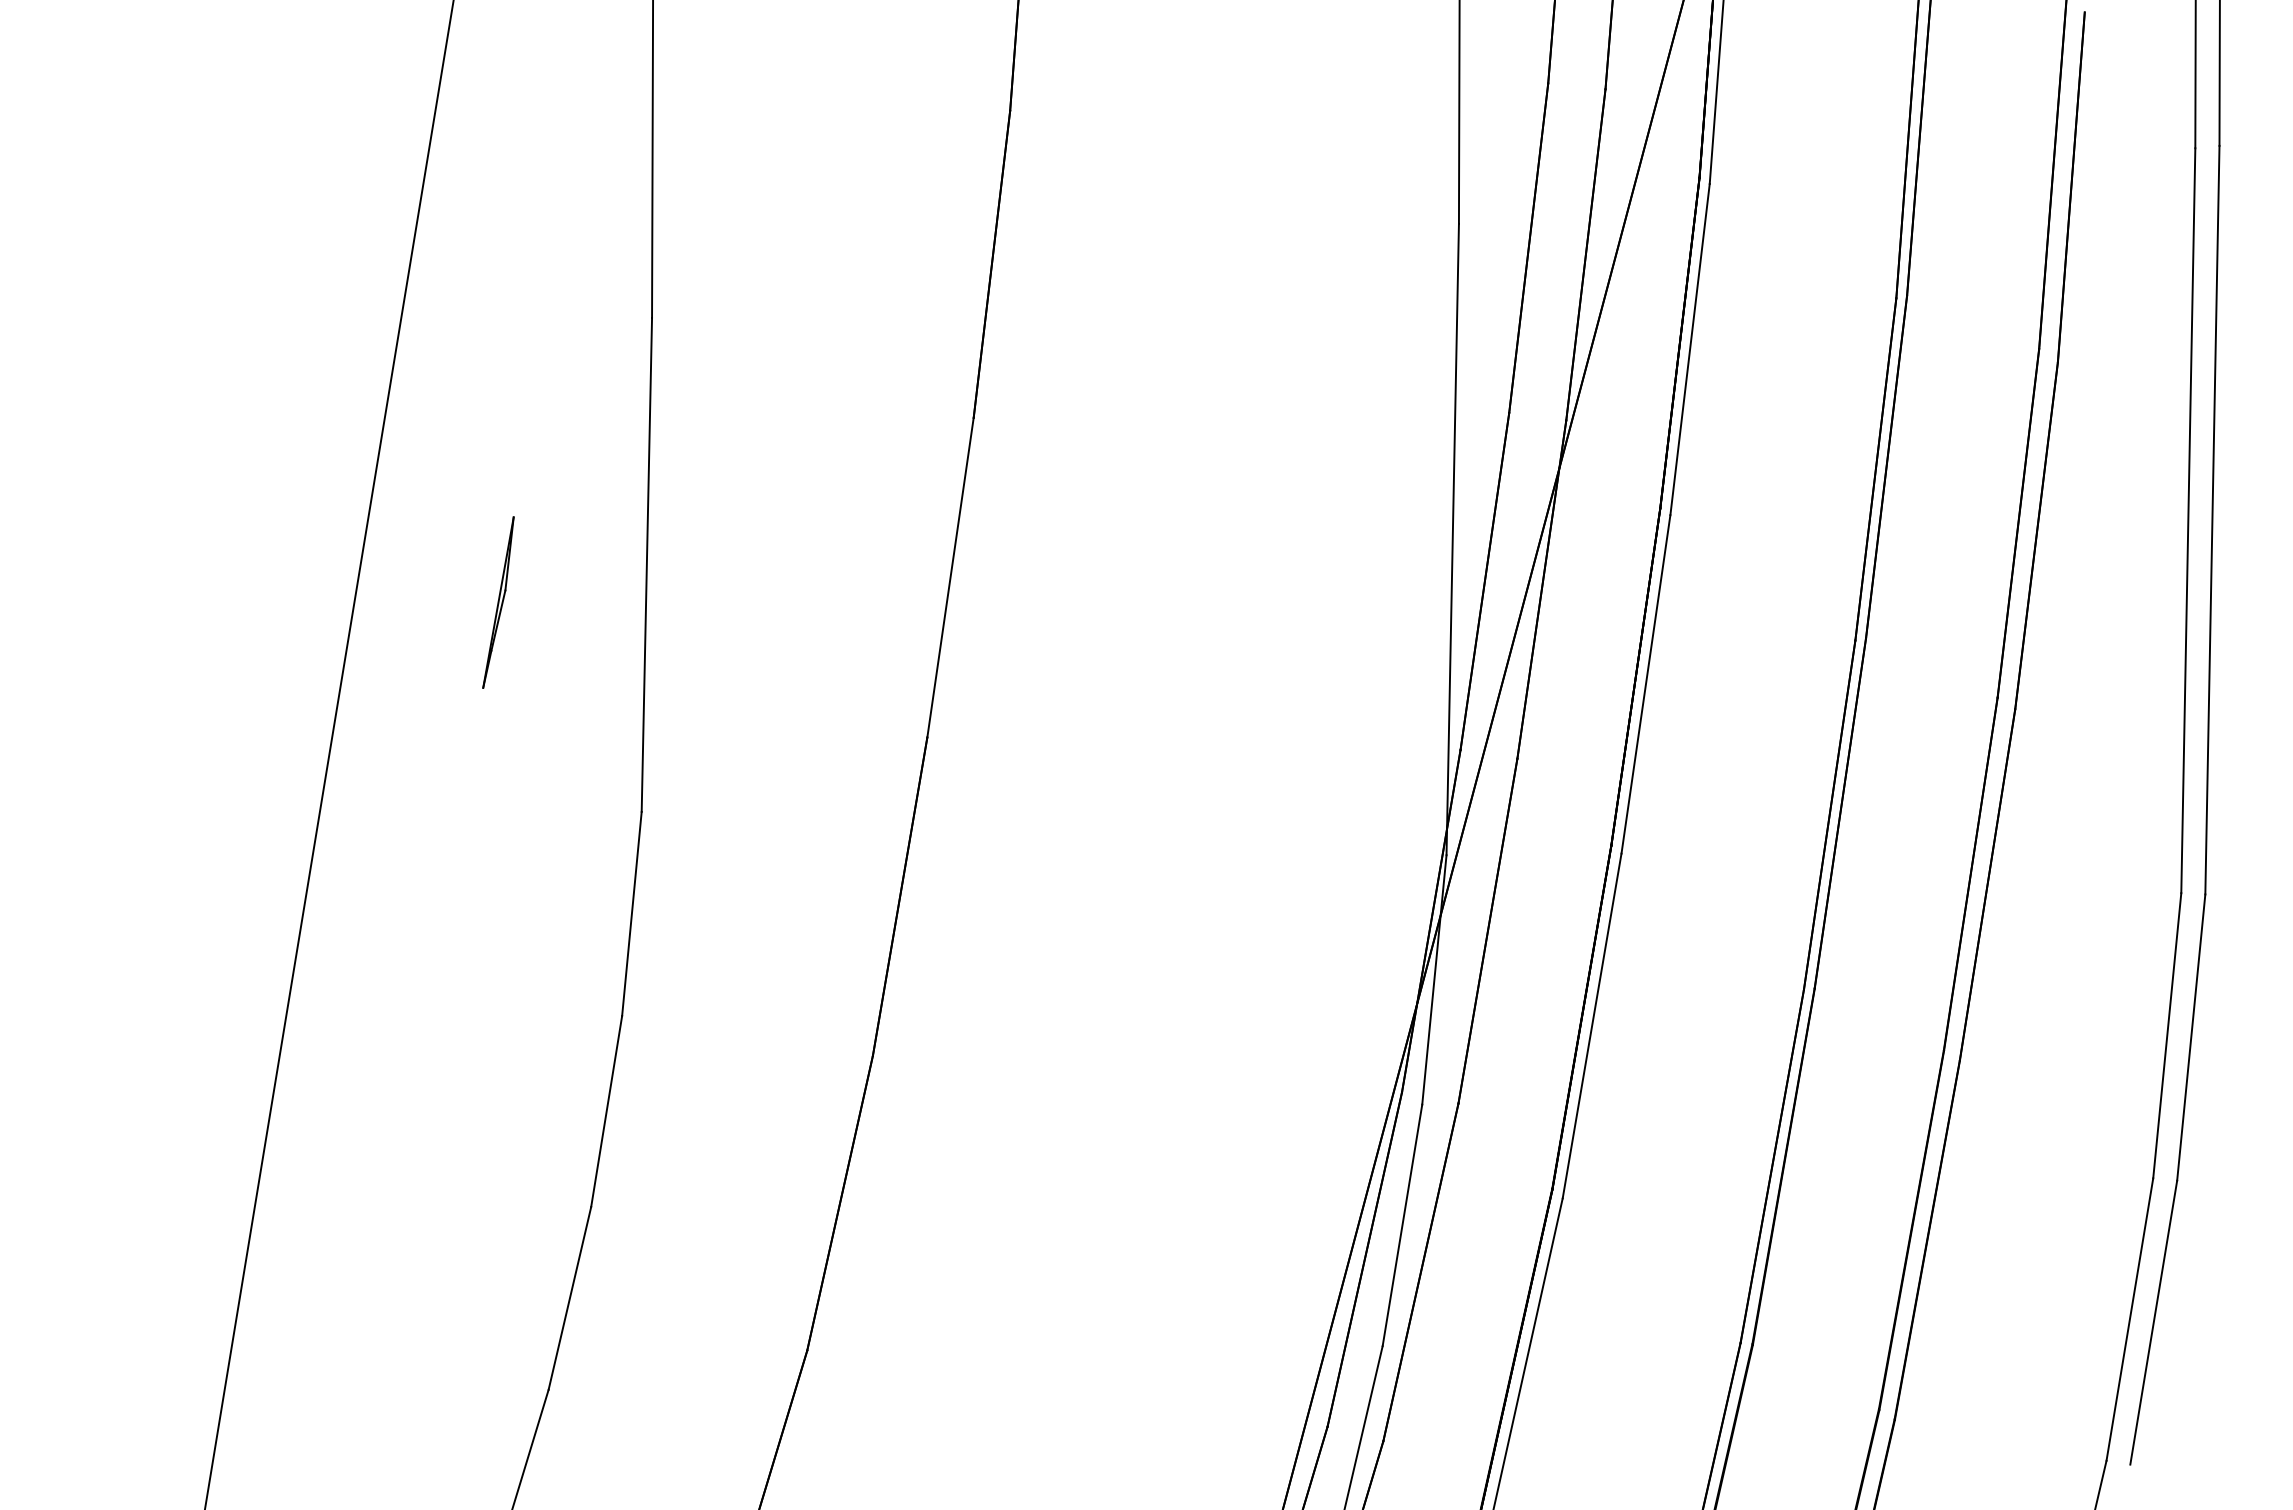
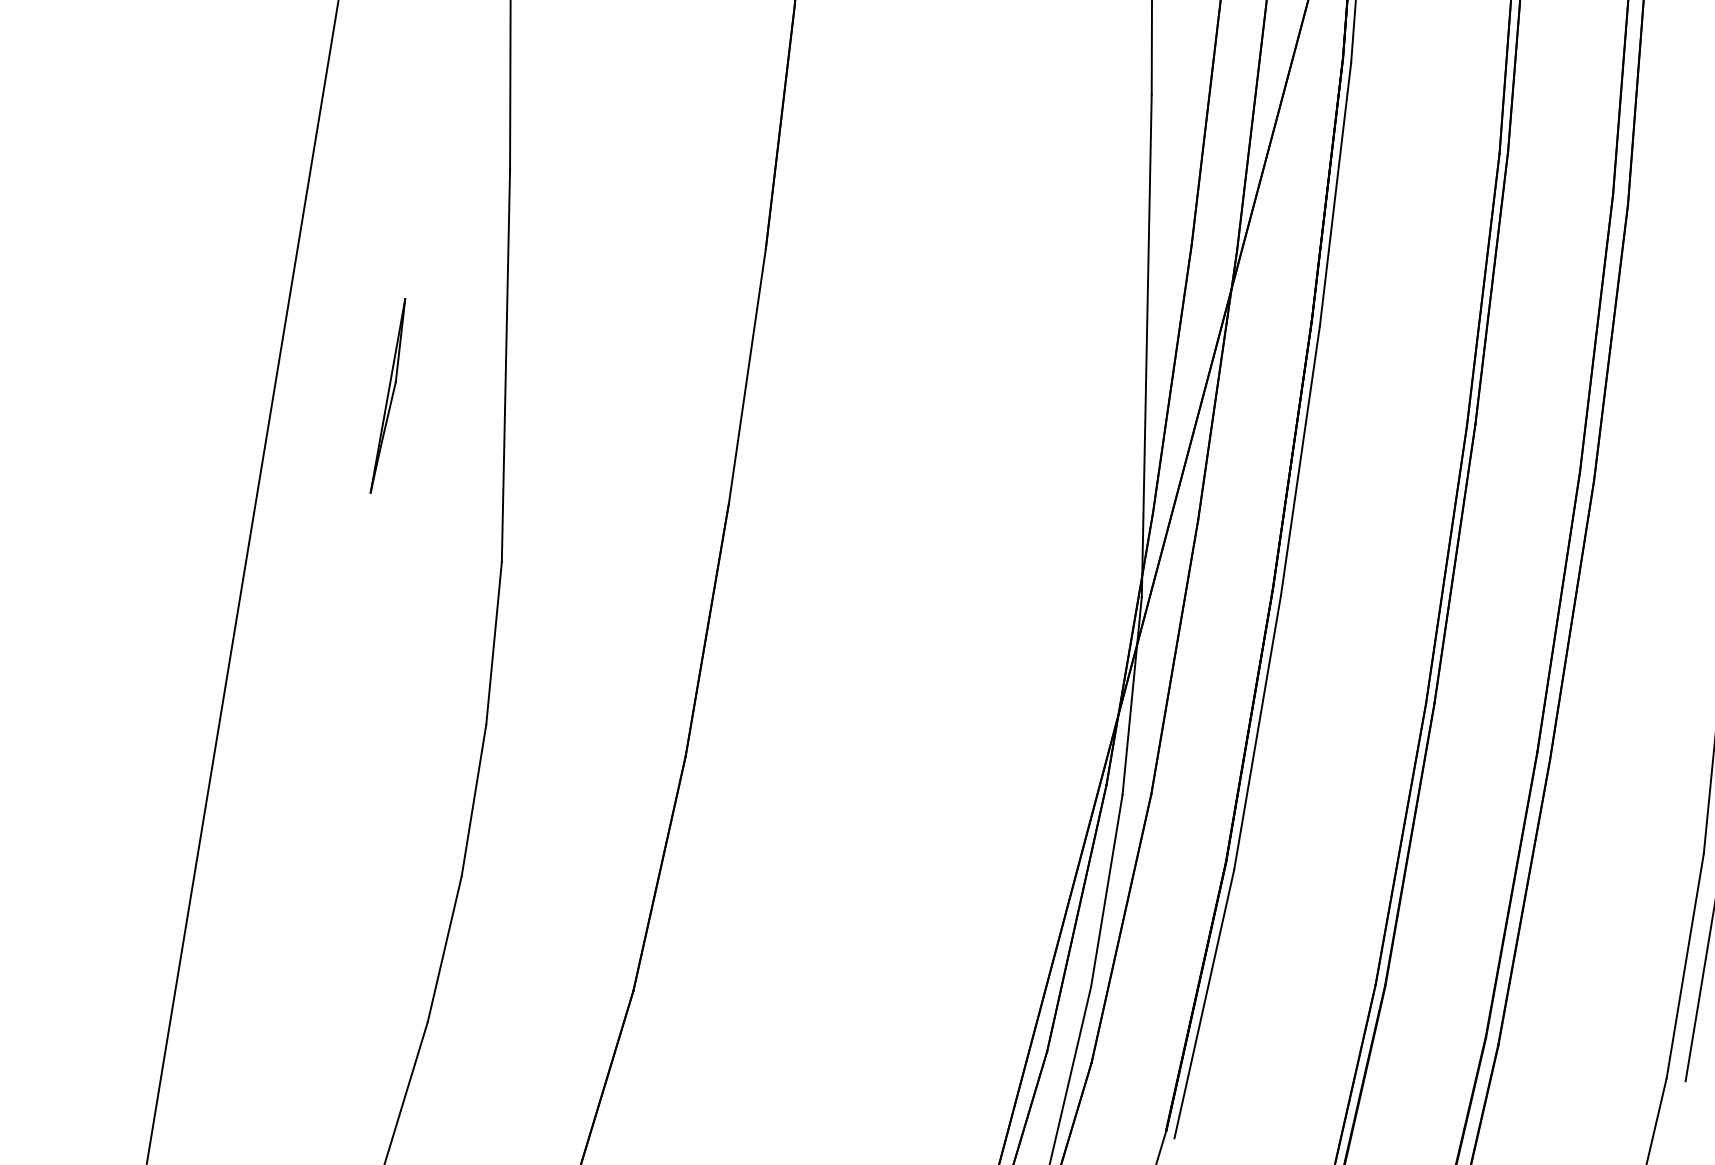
part: (498, 602) -> (387, 395), size x1.43

